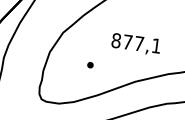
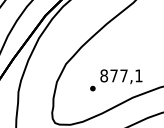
text: (136, 44) -> (121, 76), moved

